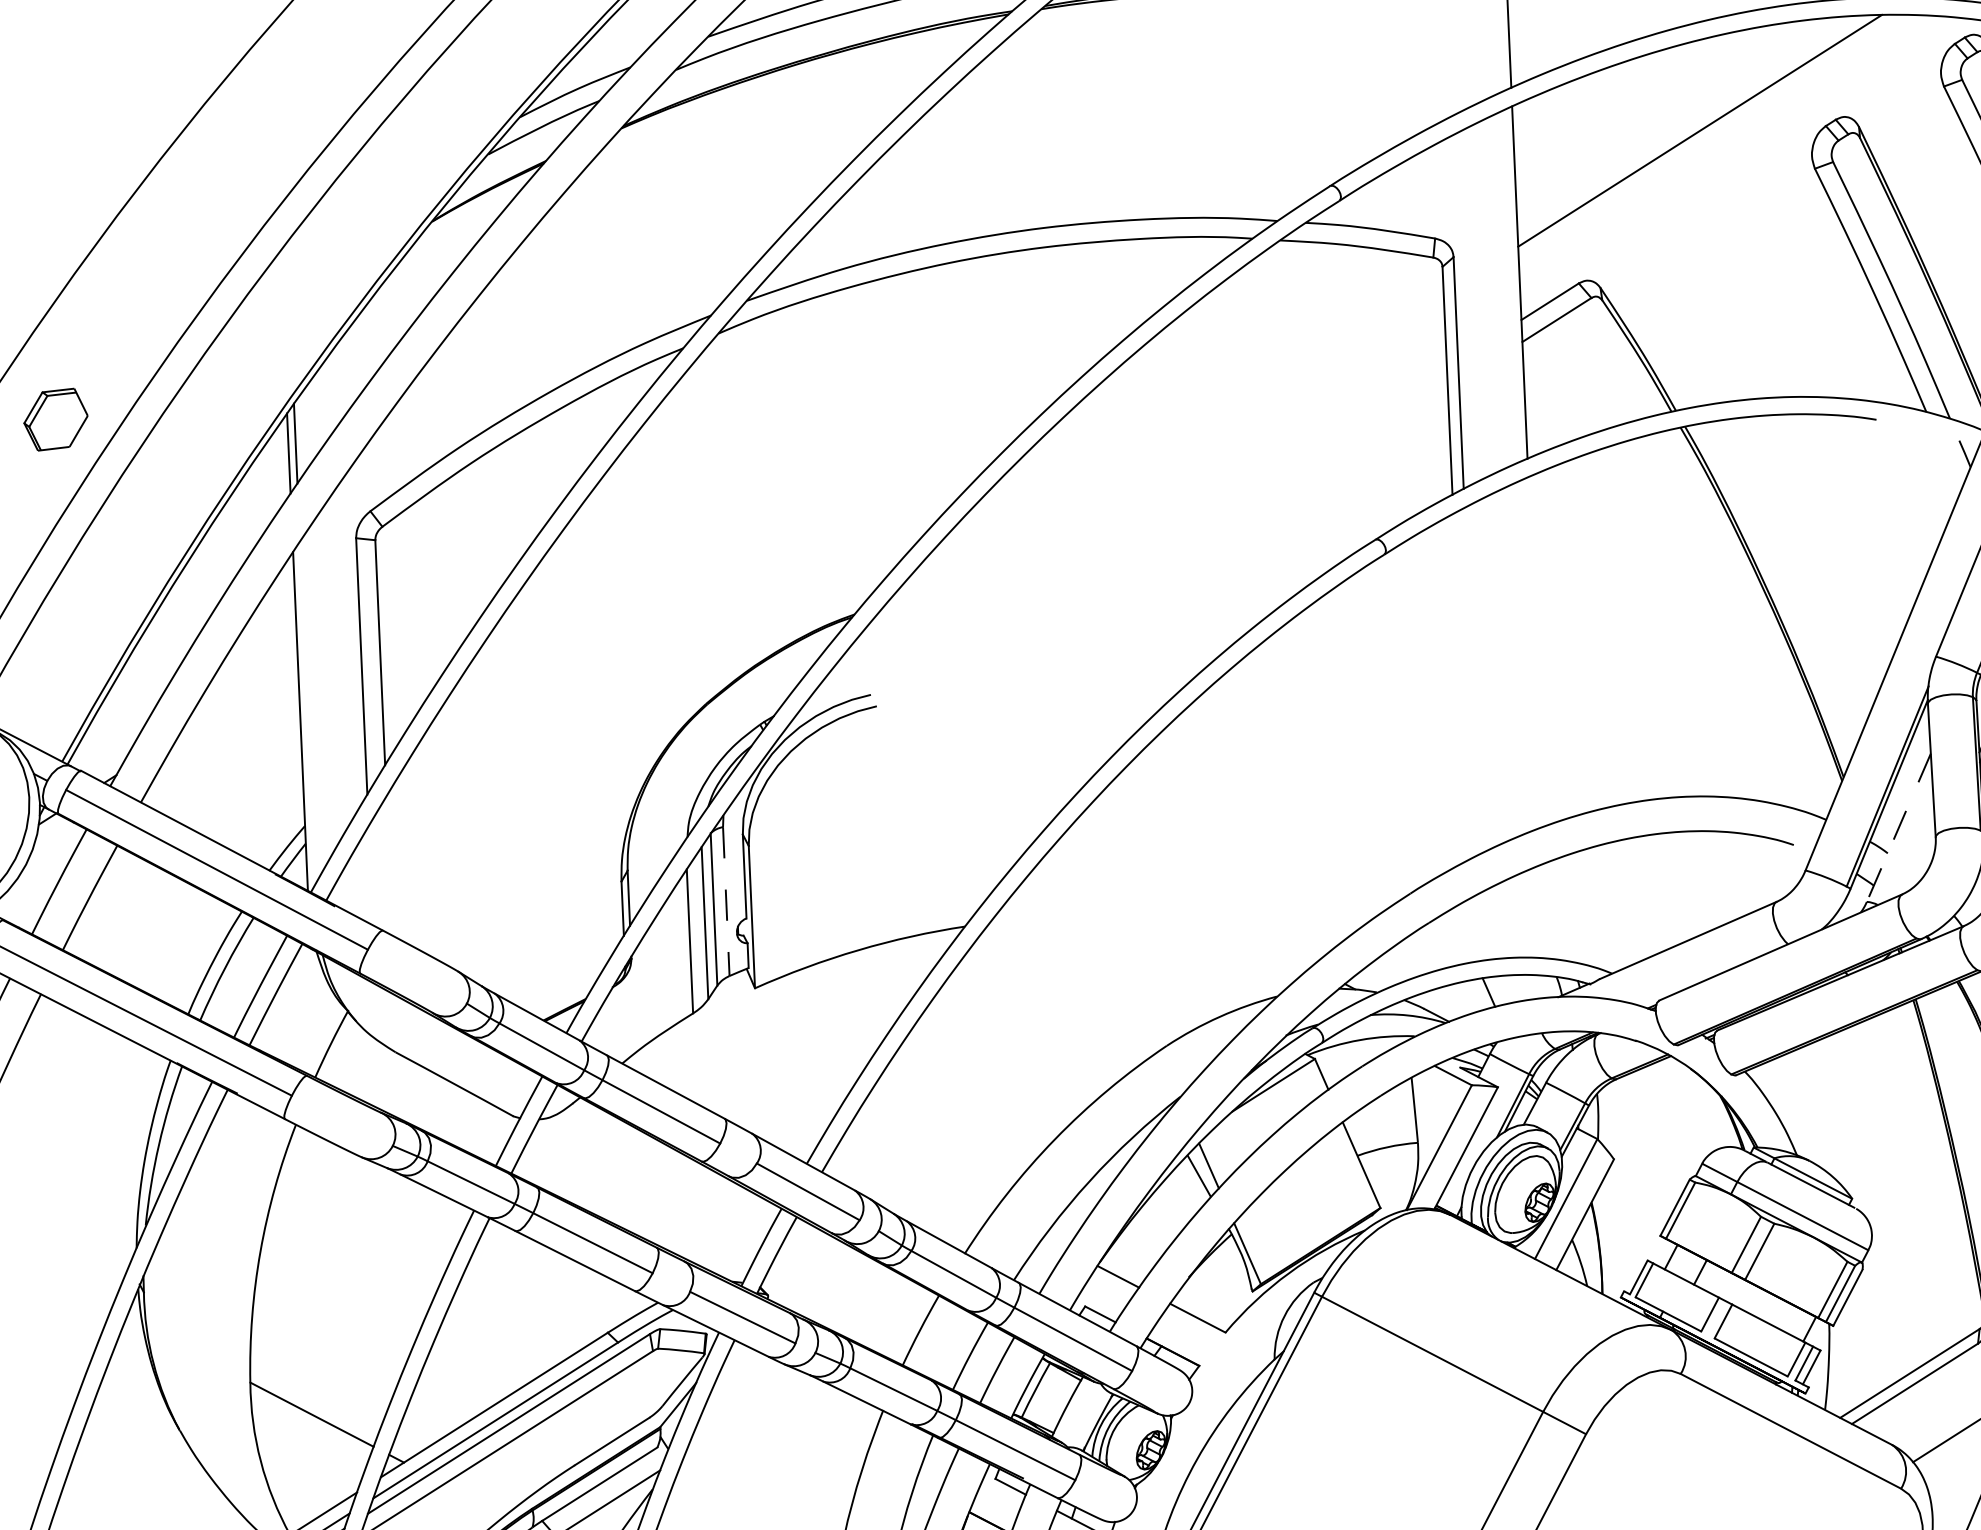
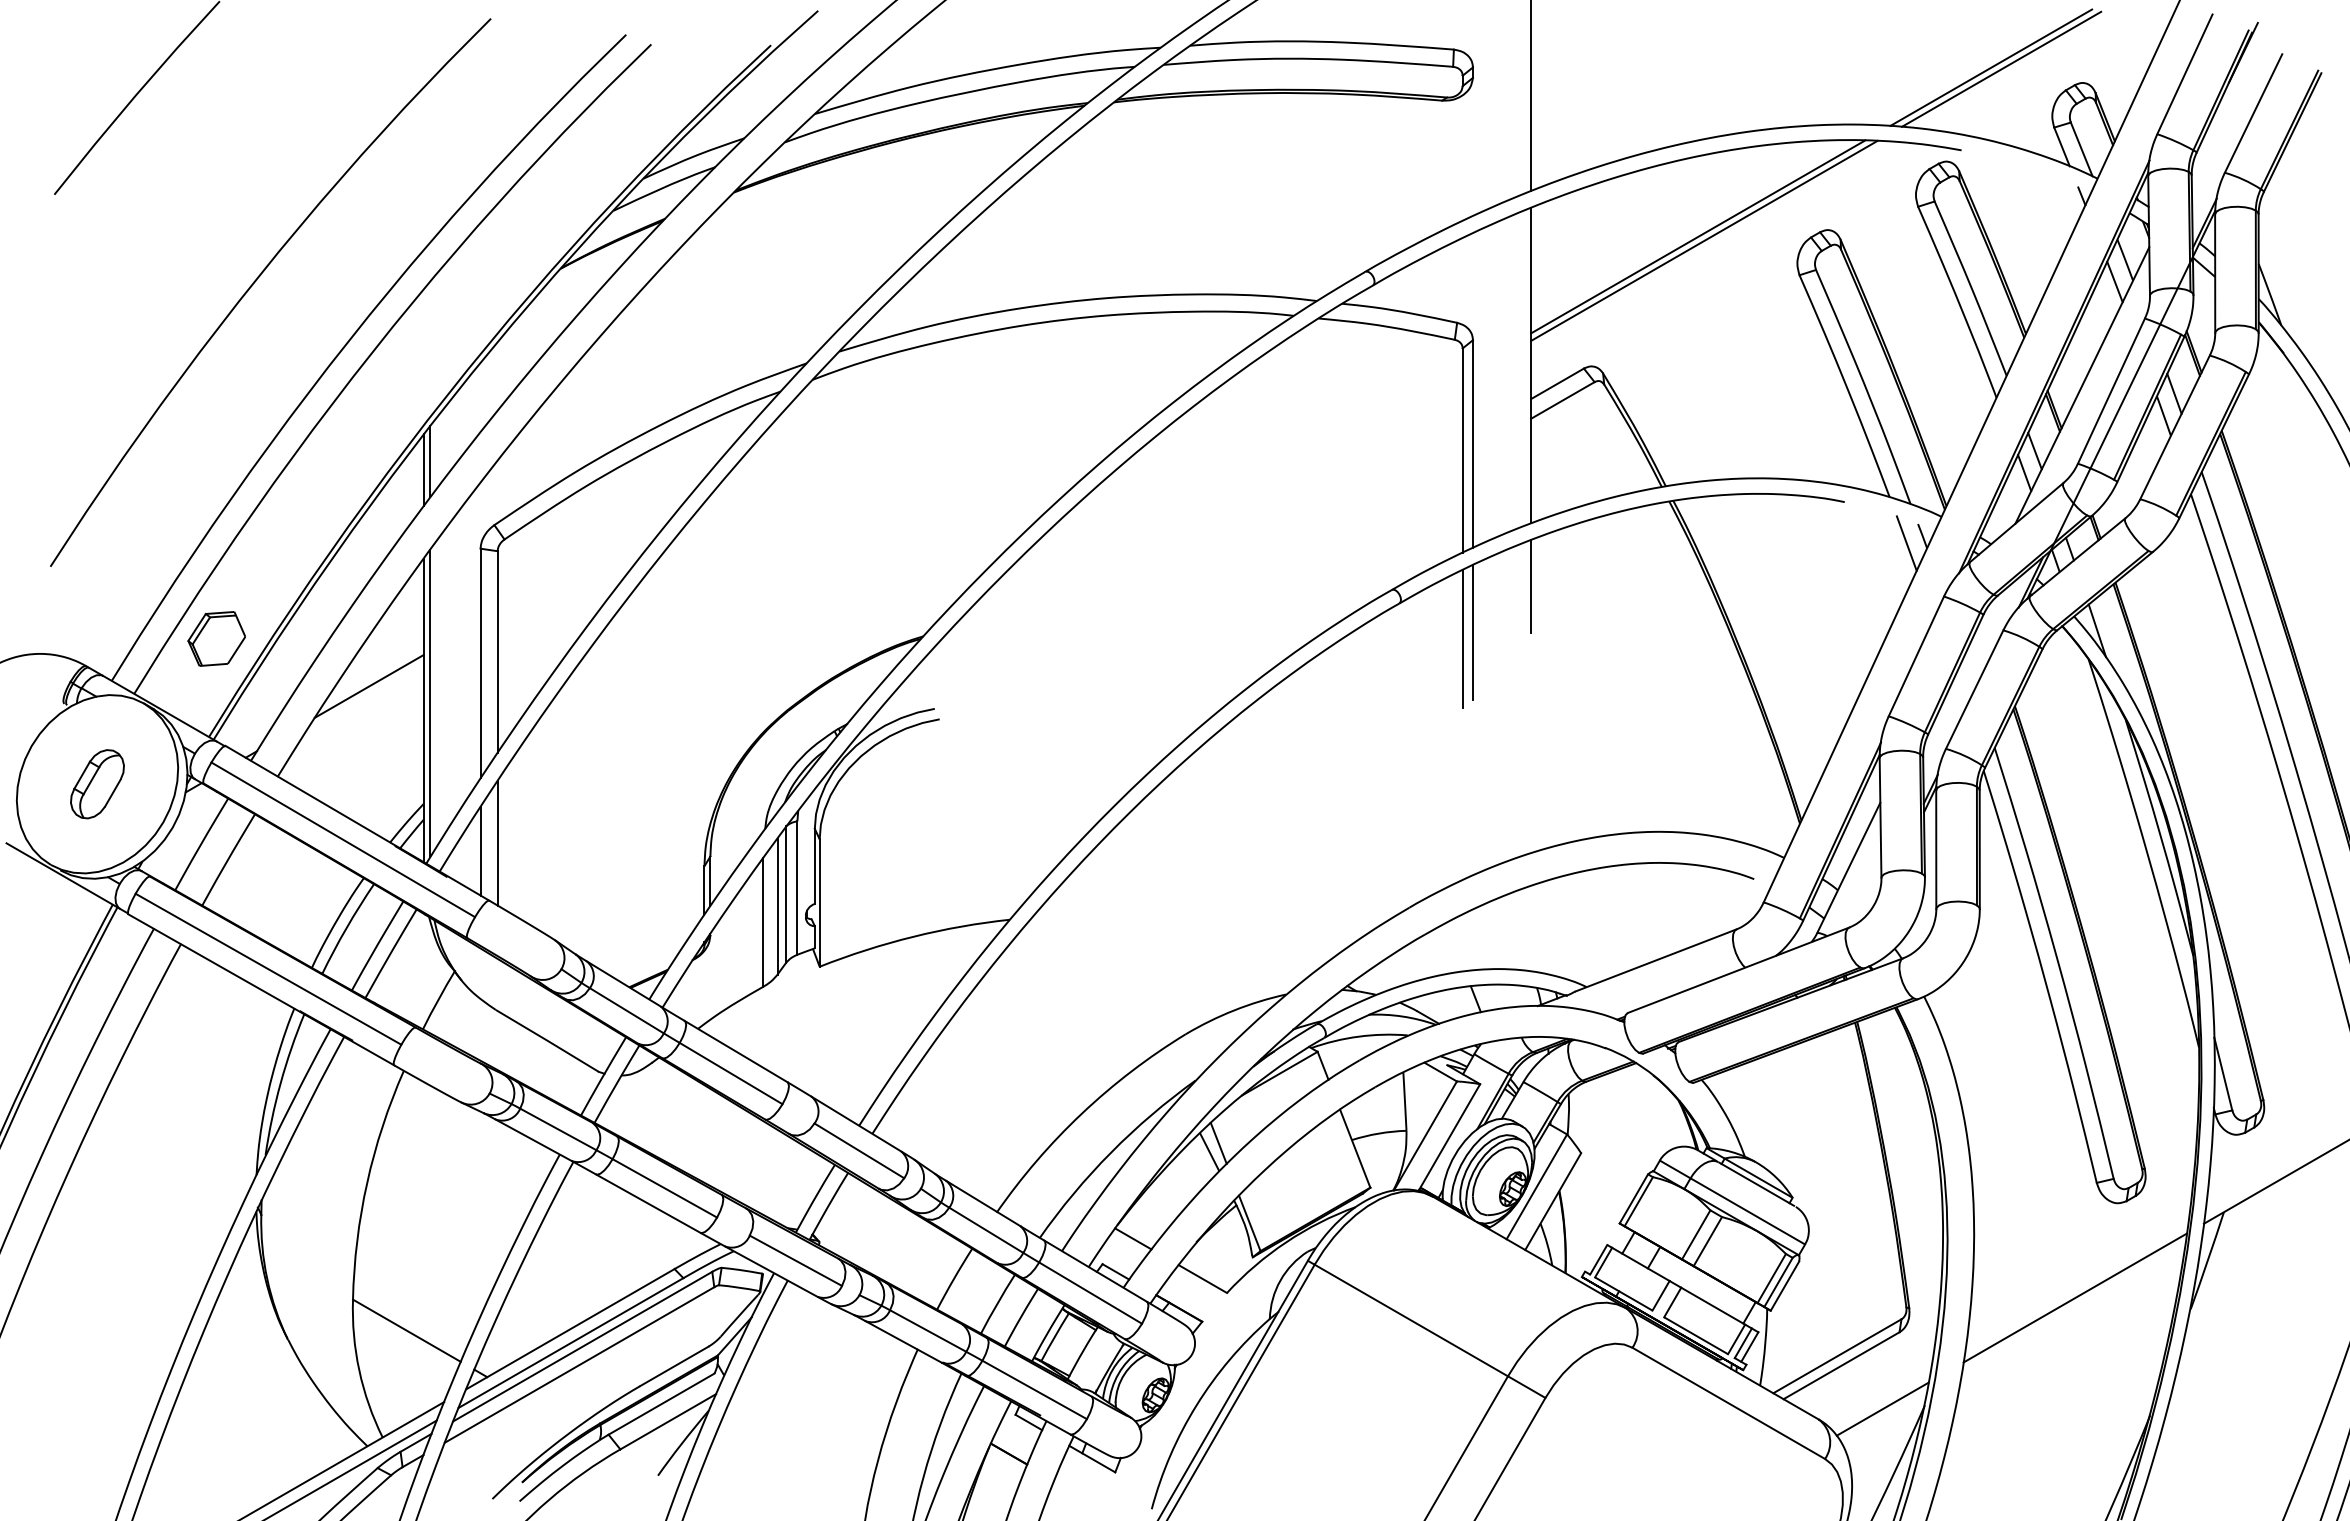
line: (1707, 134) -> (1704, 240), added
part: (55, 419) -> (216, 638), moved
line: (1947, 462) -> (1906, 543), added
line: (1530, 529) -> (1531, 586), added
line: (1467, 583) -> (1472, 632), added
line: (1456, 590) -> (1462, 638), added
line: (237, 697) -> (368, 686), added
line: (307, 713) -> (430, 703), added
line: (1898, 828) -> (1848, 868), dashed -> solid
line: (389, 865) -> (497, 842), added
line: (370, 875) -> (480, 850), added
line: (726, 902) -> (797, 888), dashed -> solid

